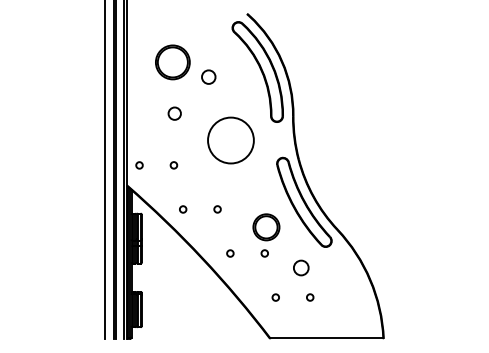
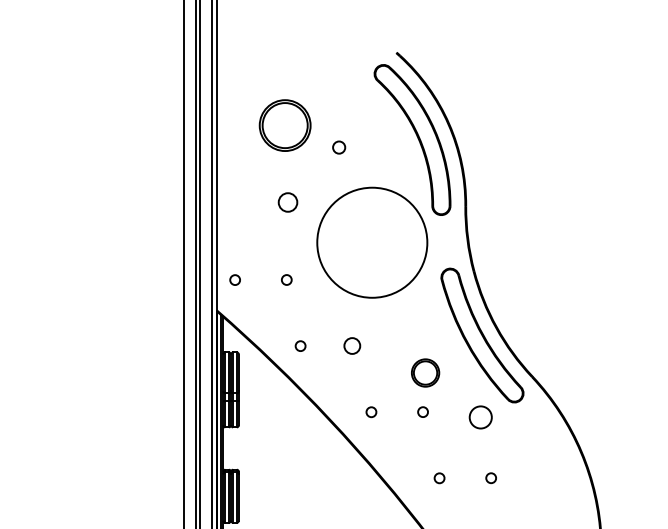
circle: (208, 76) -> (338, 146), size x0.6
circle: (230, 140) -> (371, 242), size x1.6
circle: (217, 209) -> (352, 346), size x1.6
part: (266, 227) -> (425, 373), size x0.7
circle: (301, 267) -> (481, 416), moved

